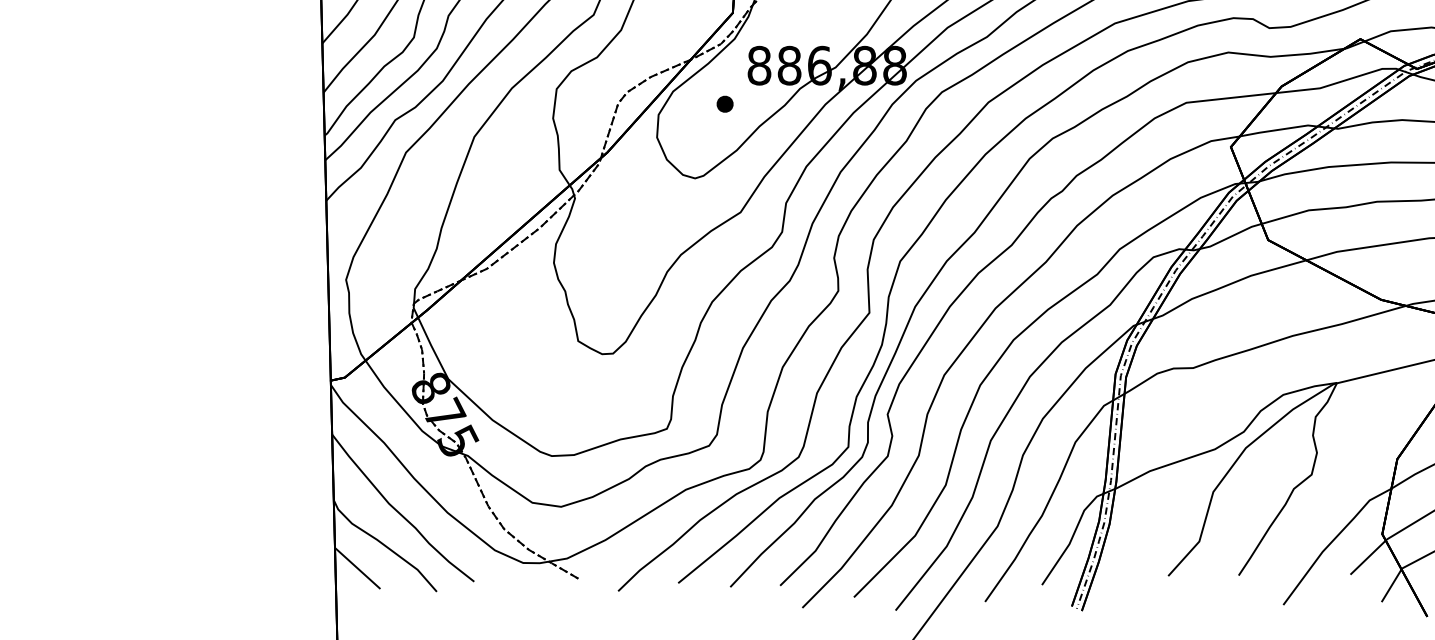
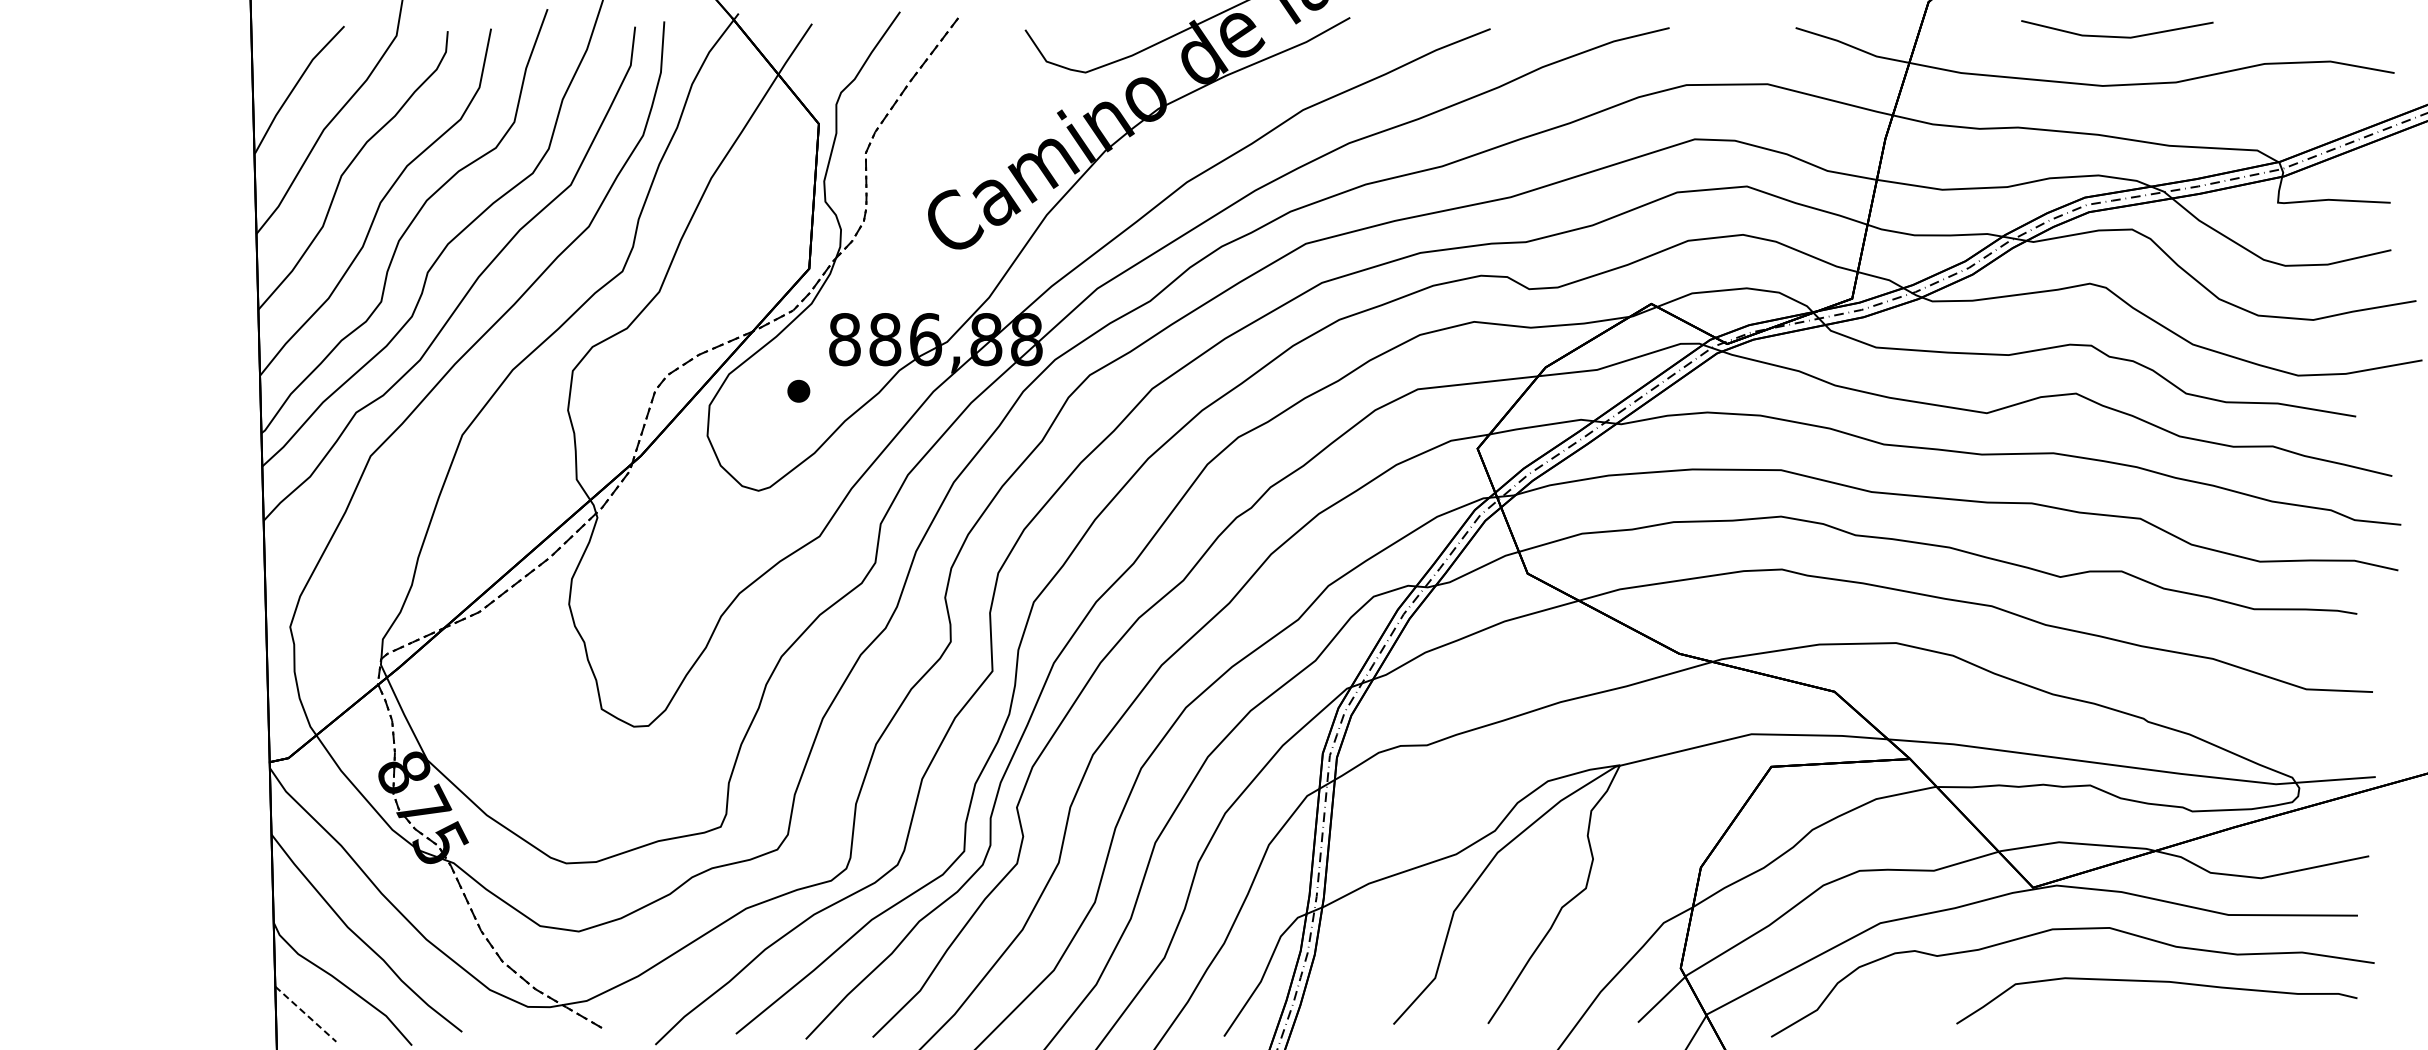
line: (358, 568) -> (306, 1014), solid -> dashed

